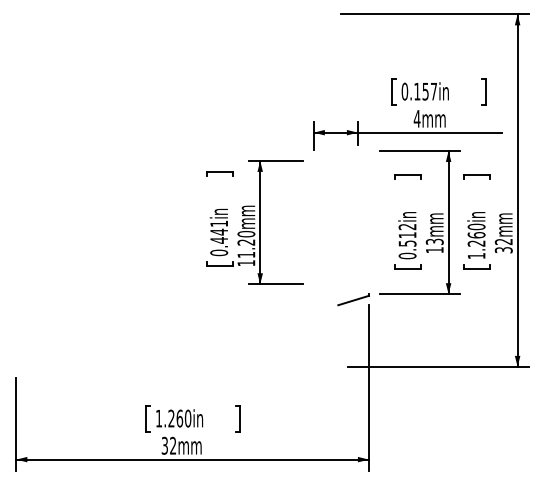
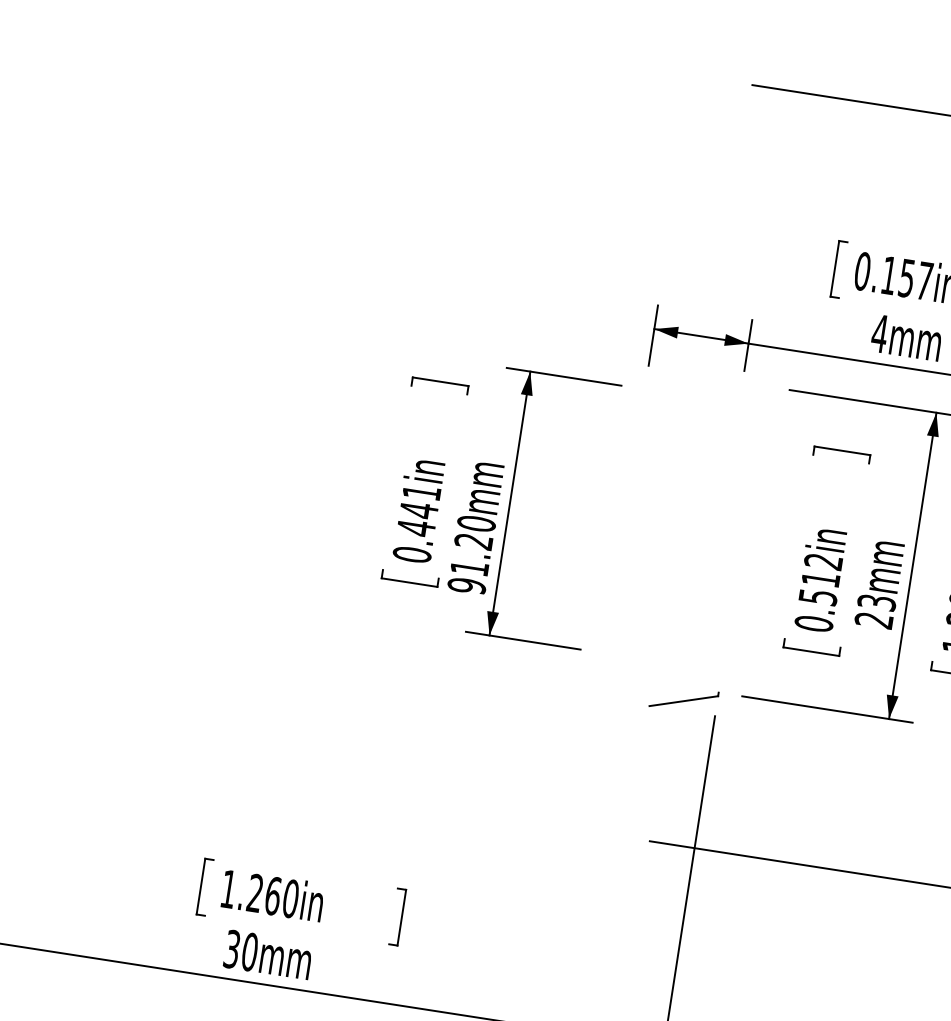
text: (434, 250) -> (873, 620), 13mm -> 23mm
text: (246, 263) -> (467, 586), 11.20mm -> 91.20mm
text: (173, 445) -> (250, 951), 32mm -> 30mm

